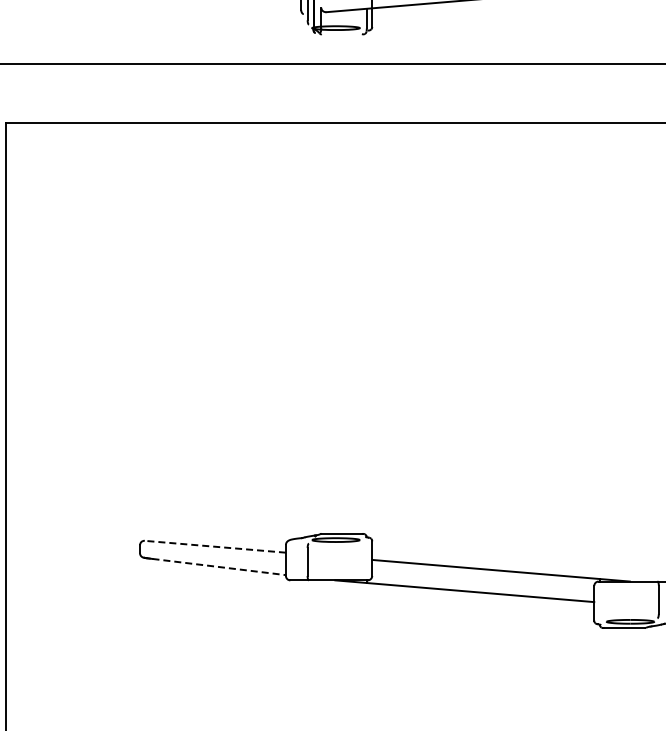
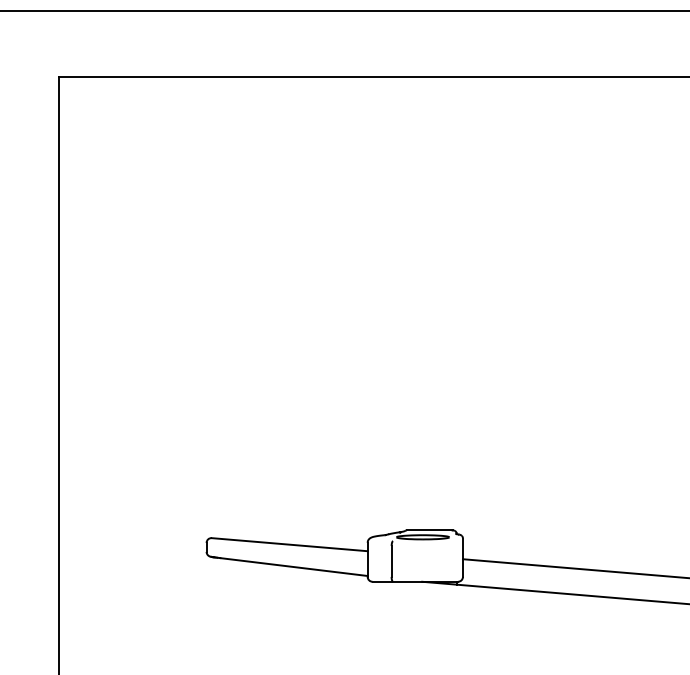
line: (215, 546) -> (289, 544), dashed -> solid
line: (219, 567) -> (294, 567), dashed -> solid

